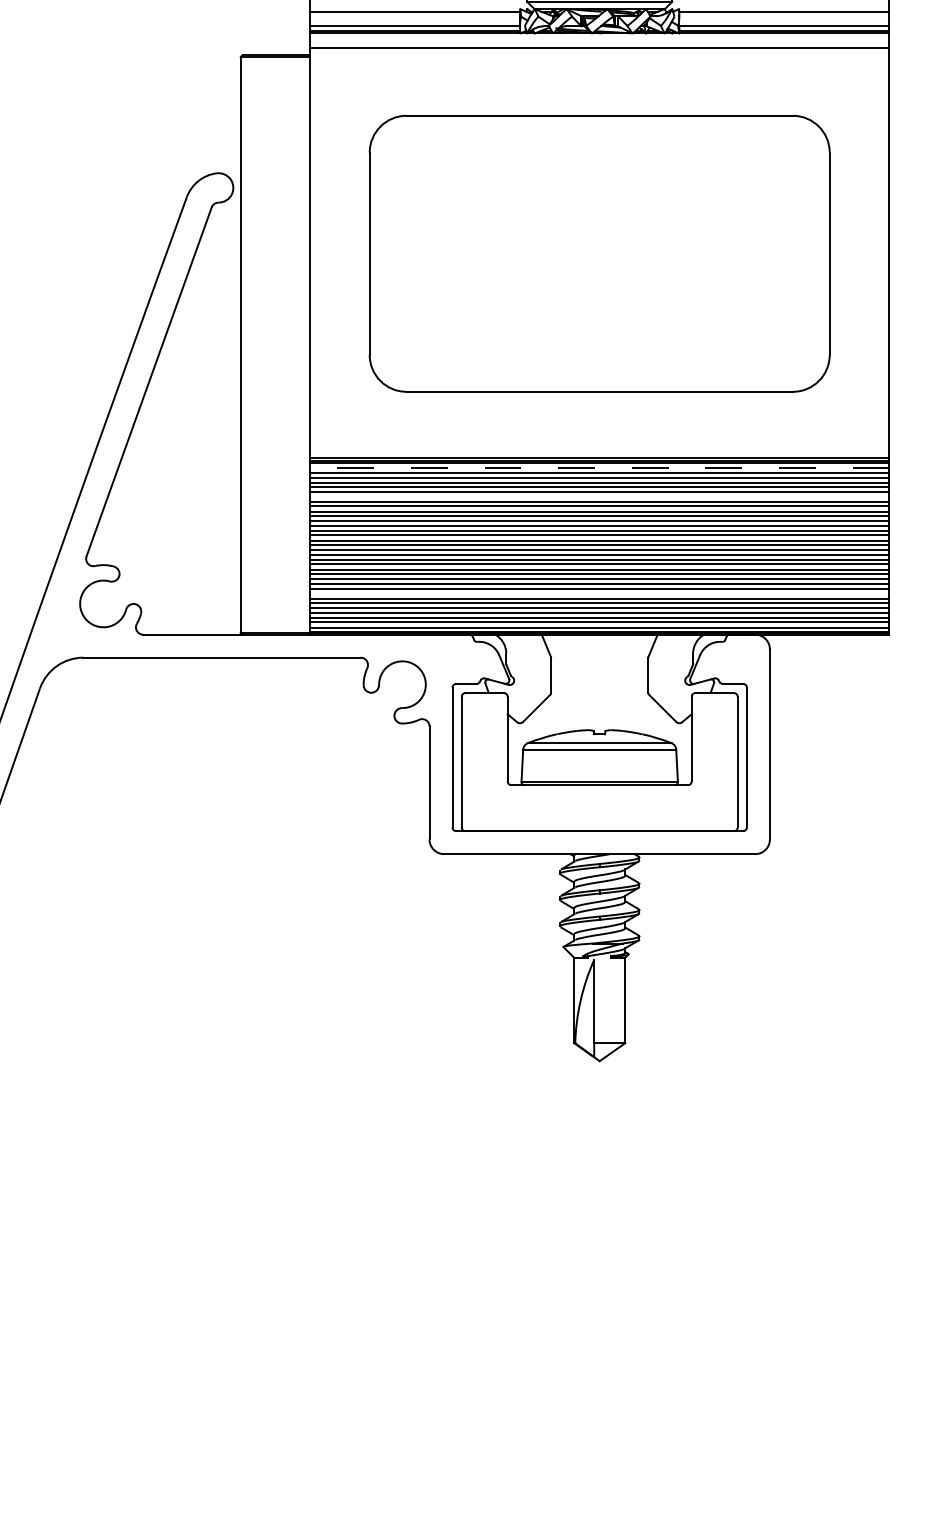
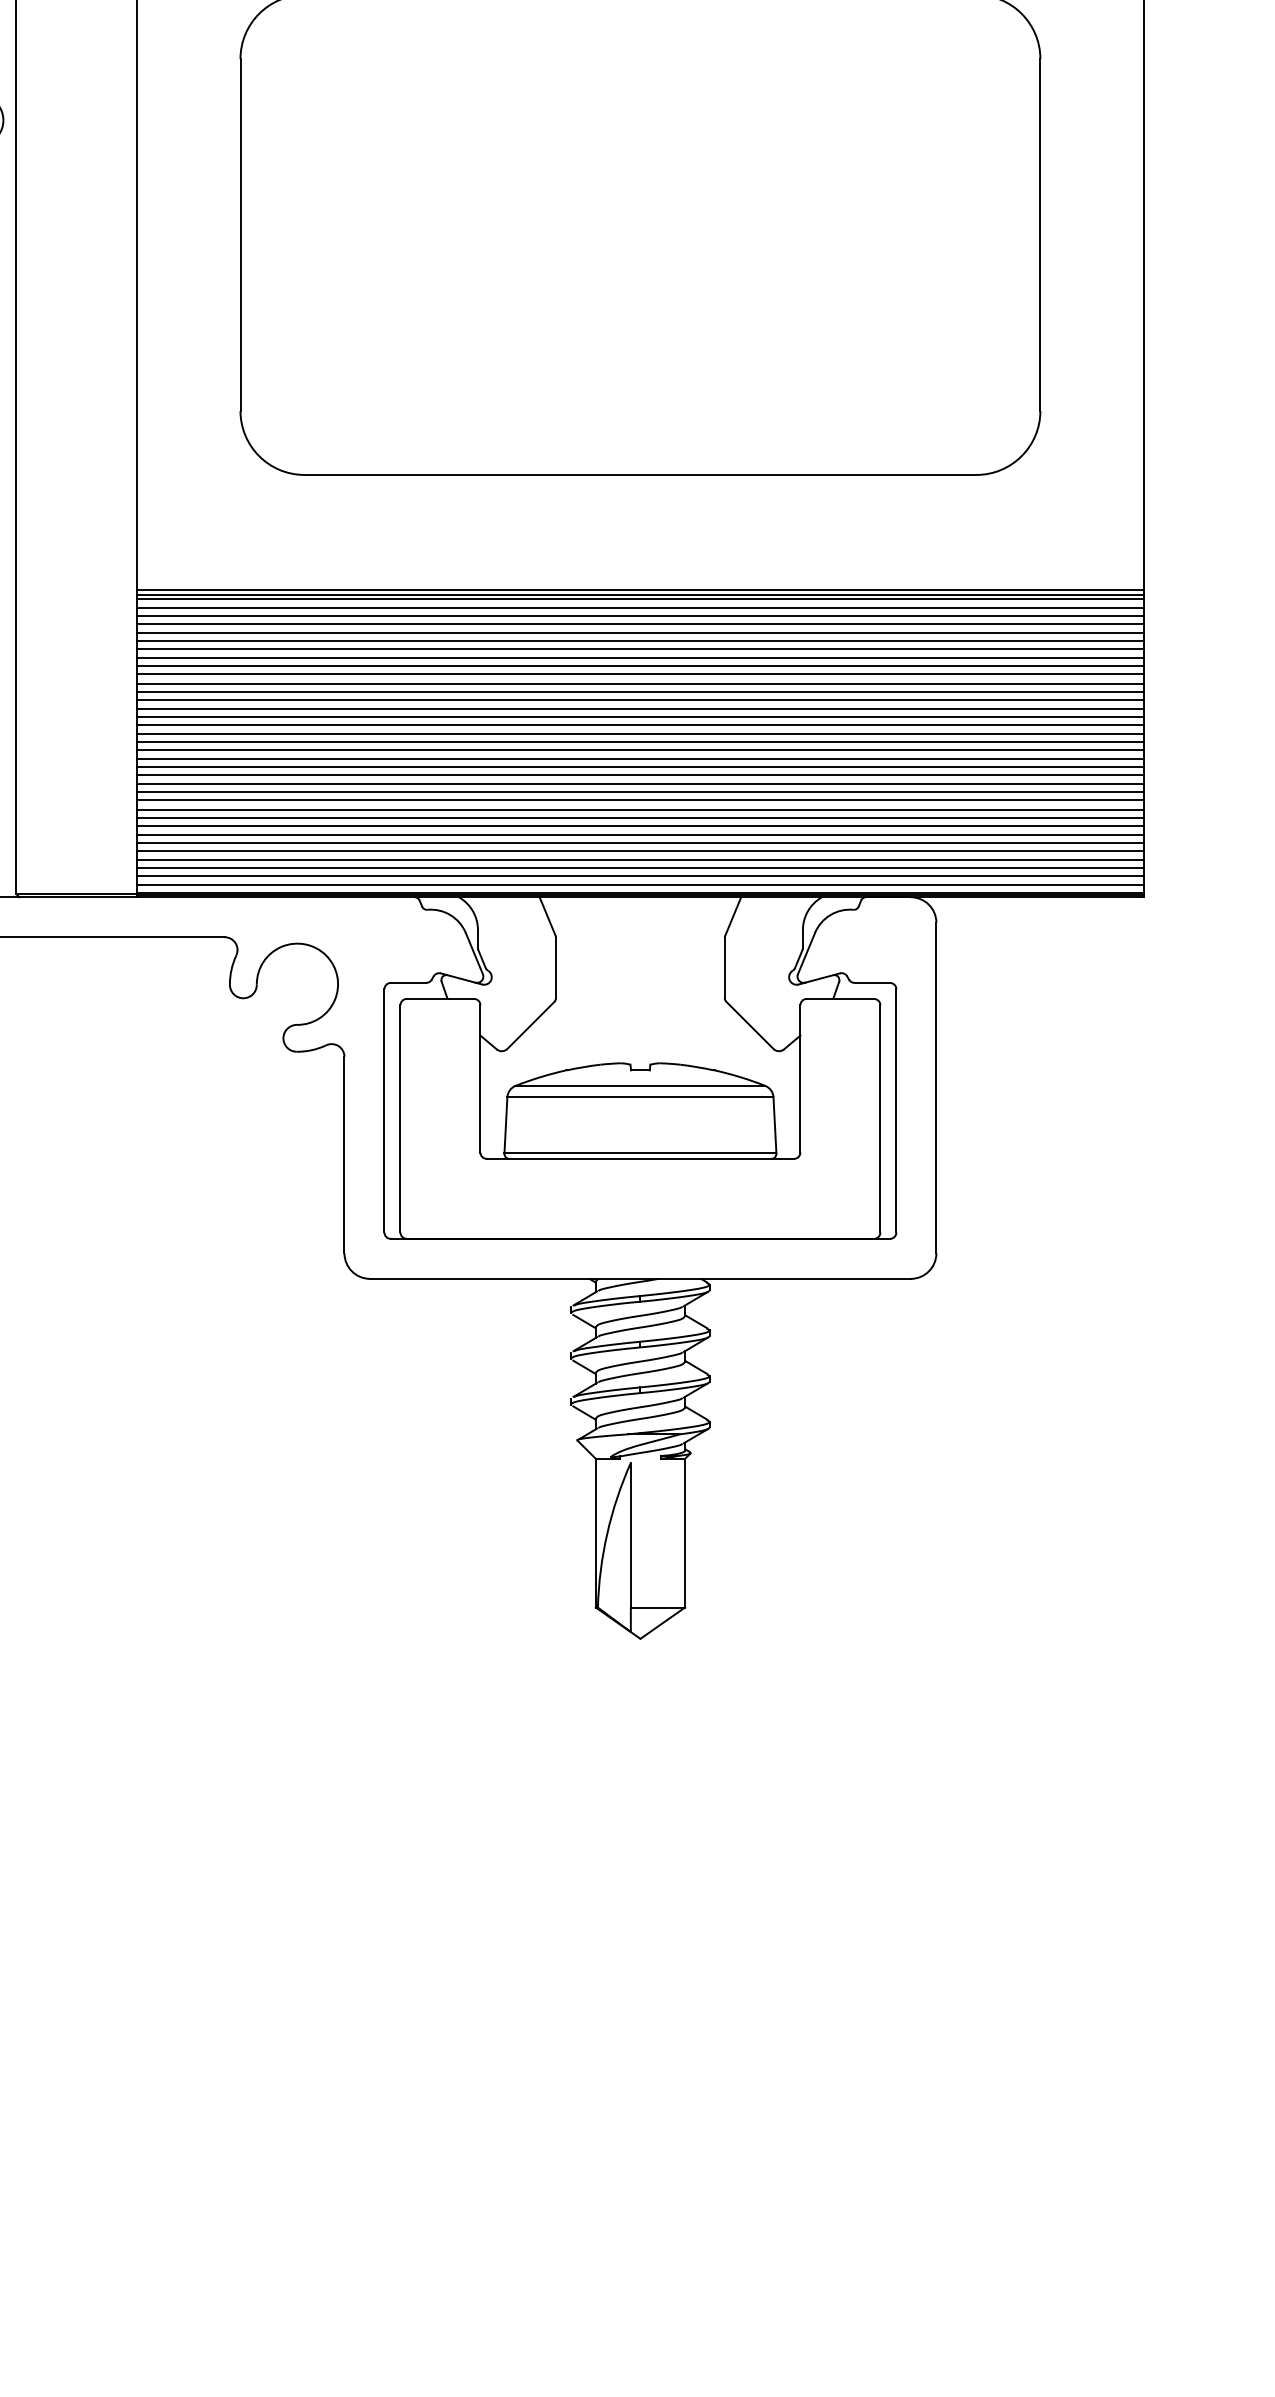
line: (599, 468) -> (640, 608), dashed -> solid
line: (599, 497) -> (640, 658), added
line: (599, 593) -> (640, 825), added

